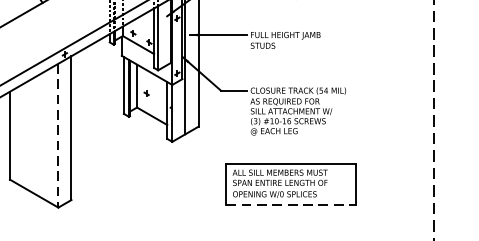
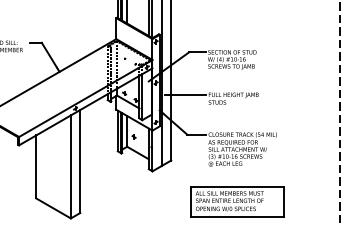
line: (57, 136) -> (70, 167), dashed -> solid
line: (291, 204) -> (237, 216), dashed -> solid

